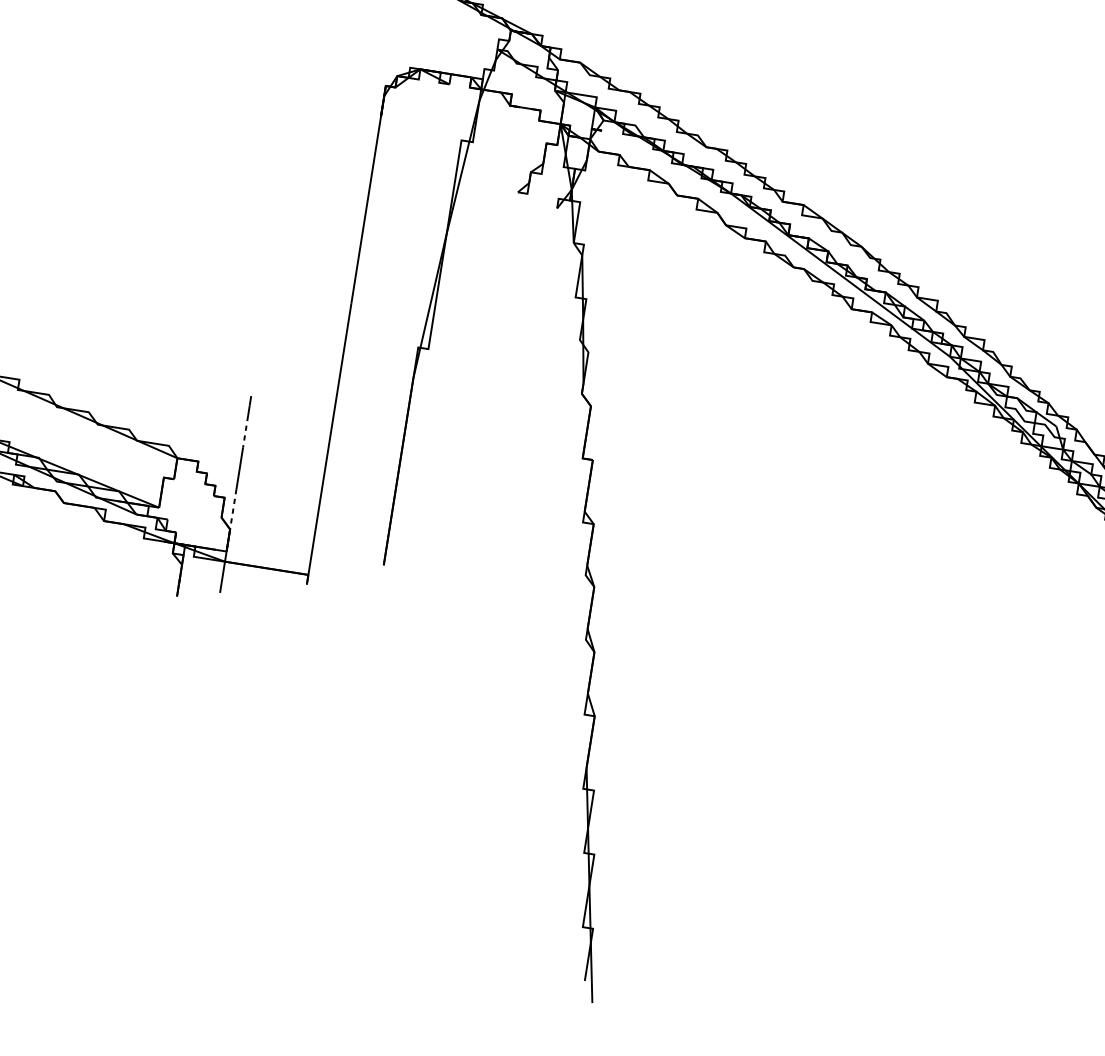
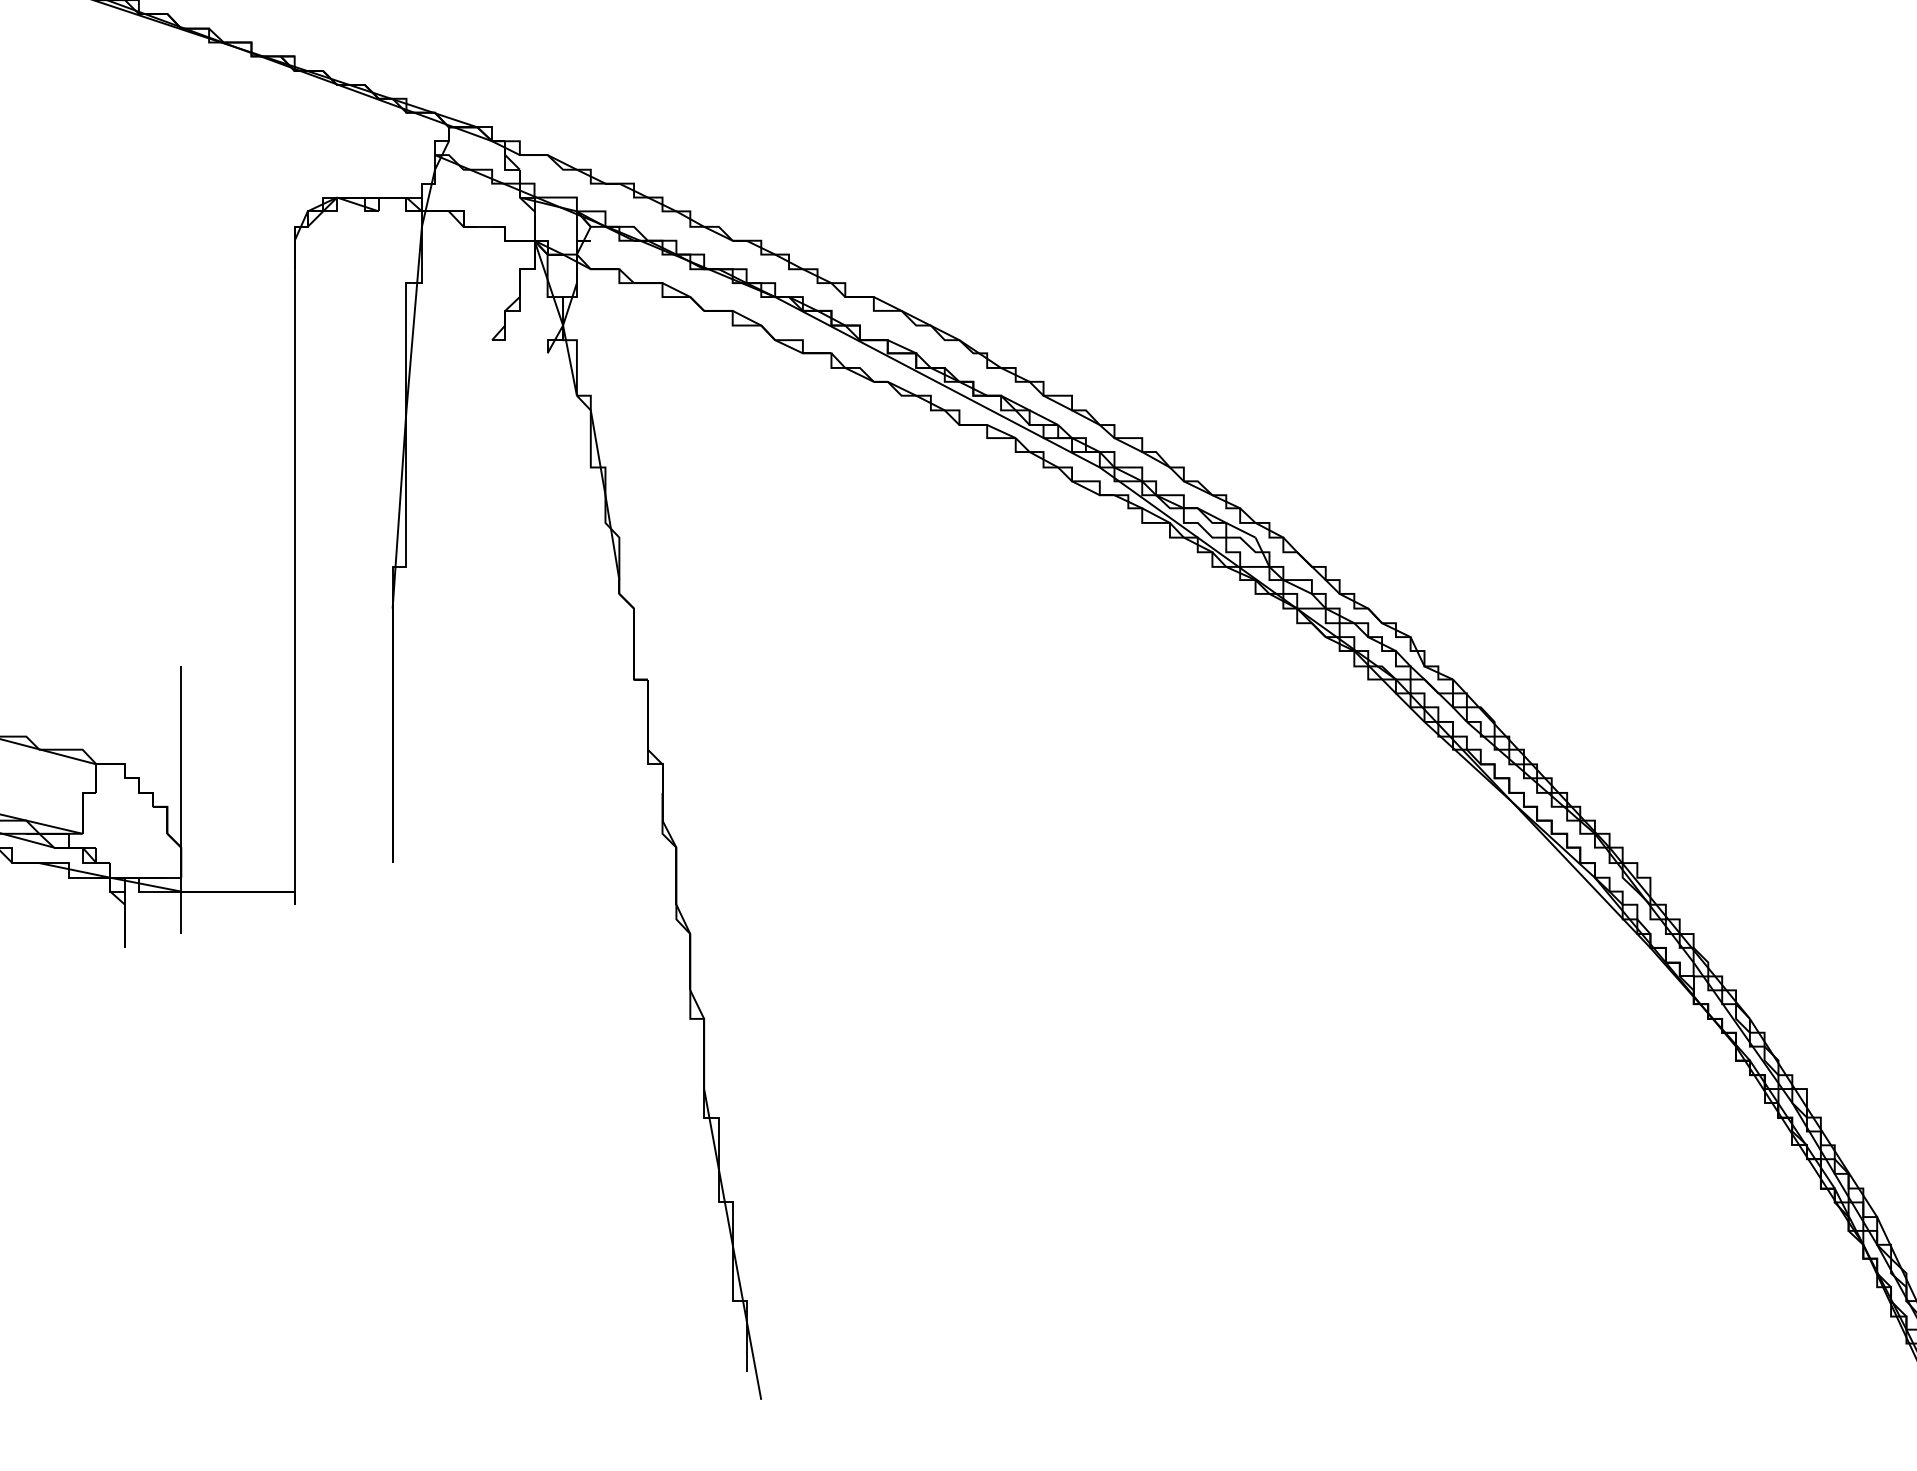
line: (245, 432) -> (181, 715), dashed -> solid
line: (233, 509) -> (181, 820), dashed -> solid

